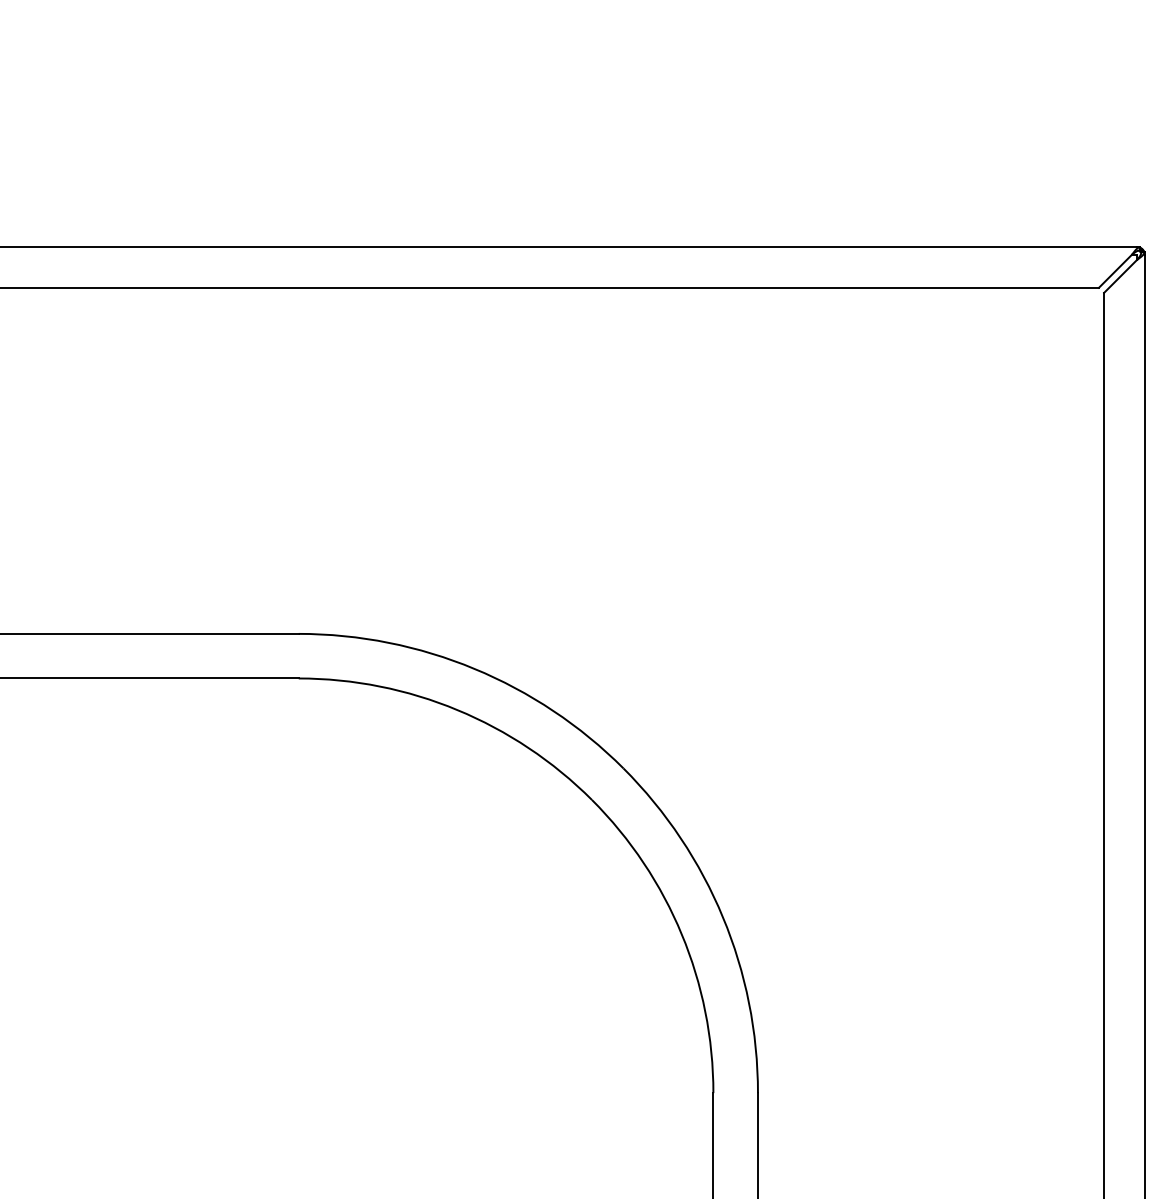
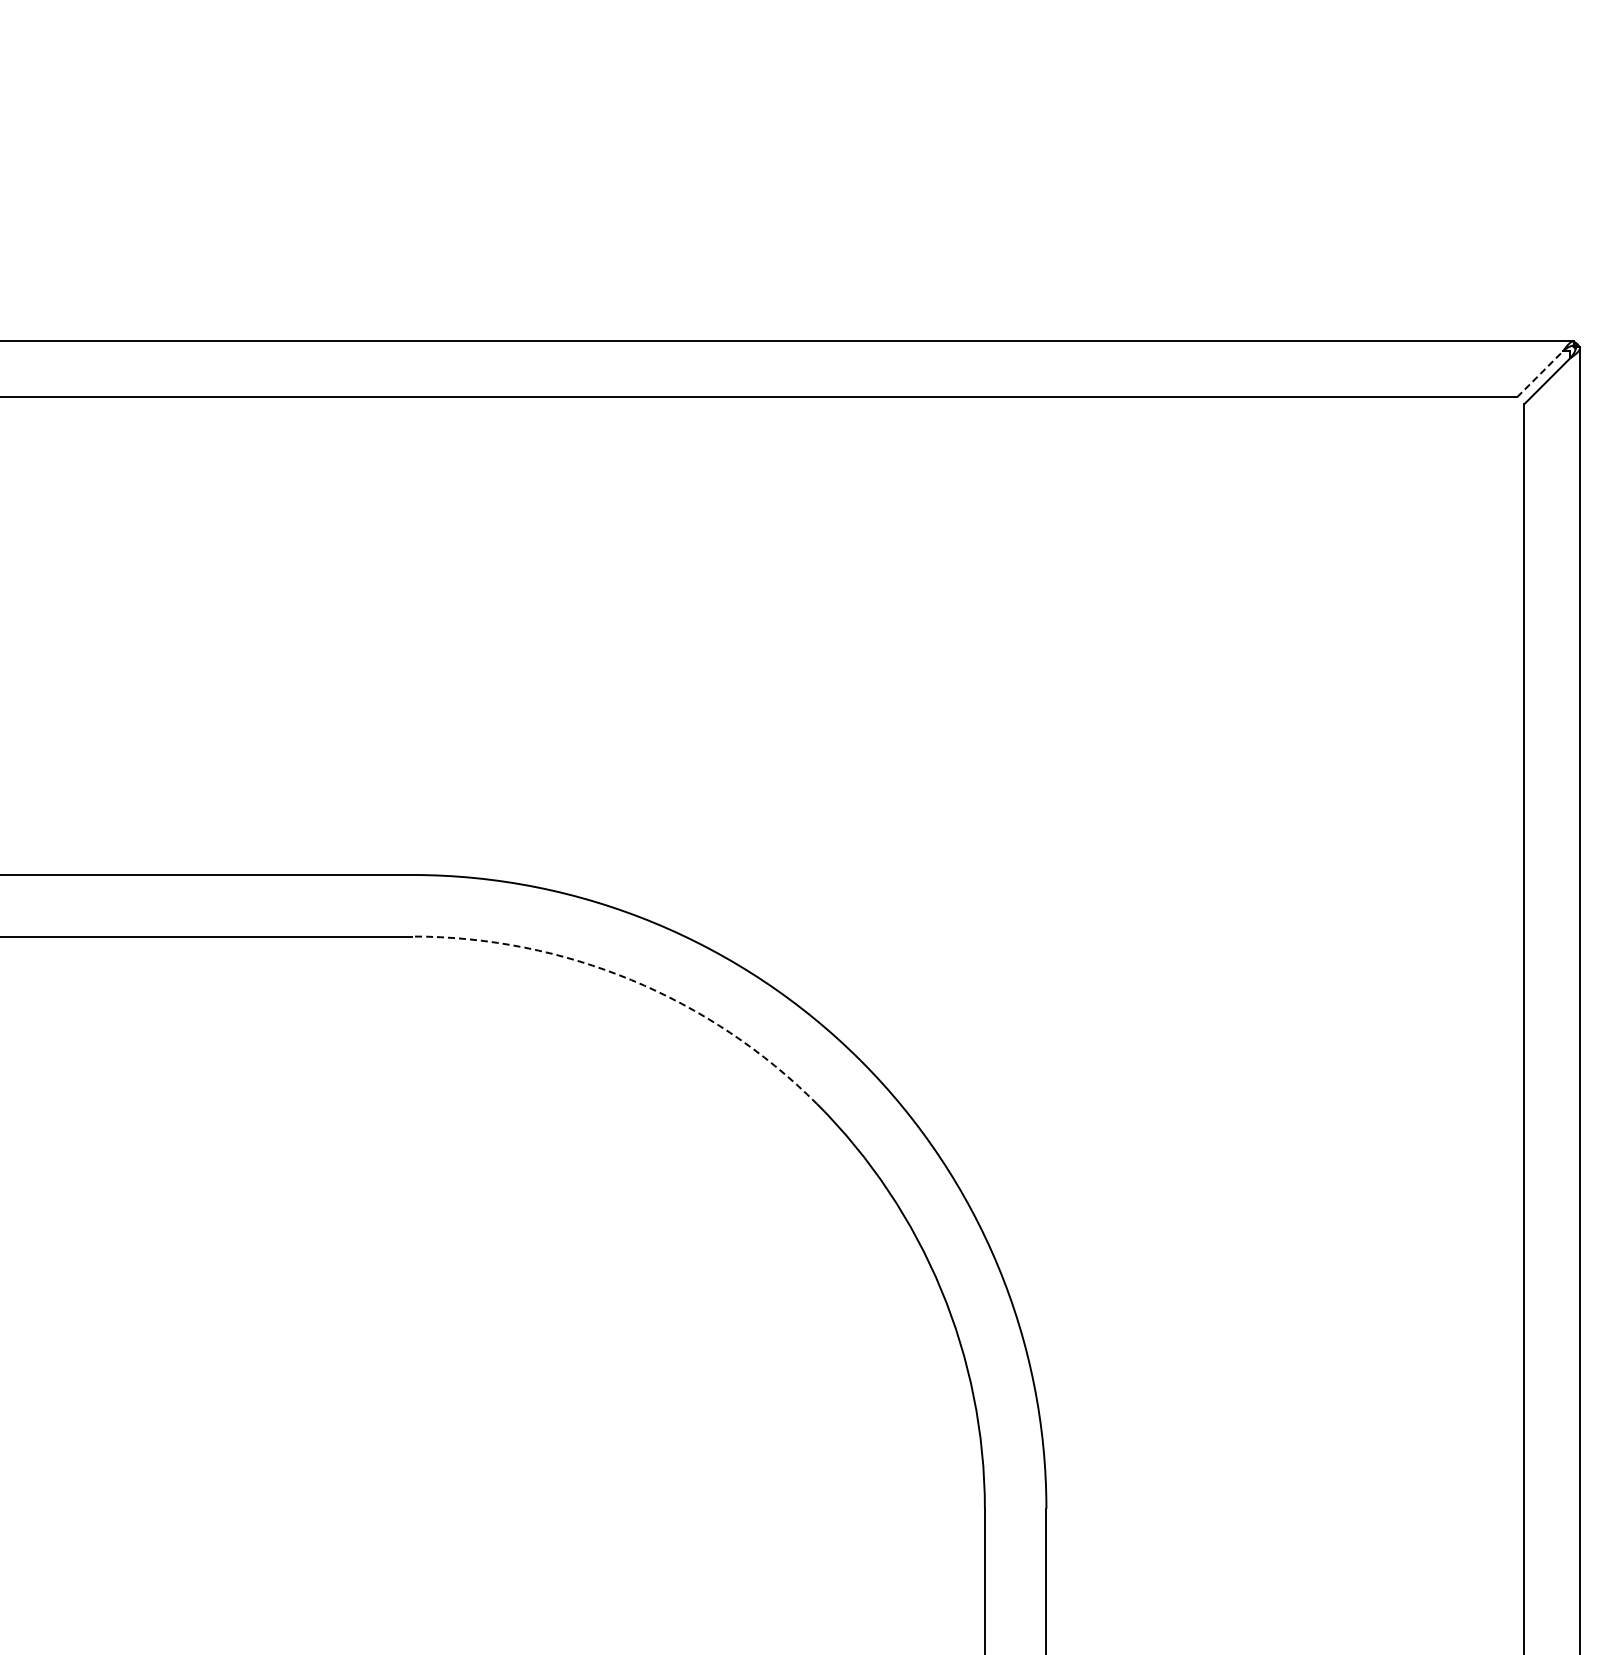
line: (1115, 271) -> (1540, 374), solid -> dashed
arc: (457, 710) -> (631, 980), solid -> dashed

